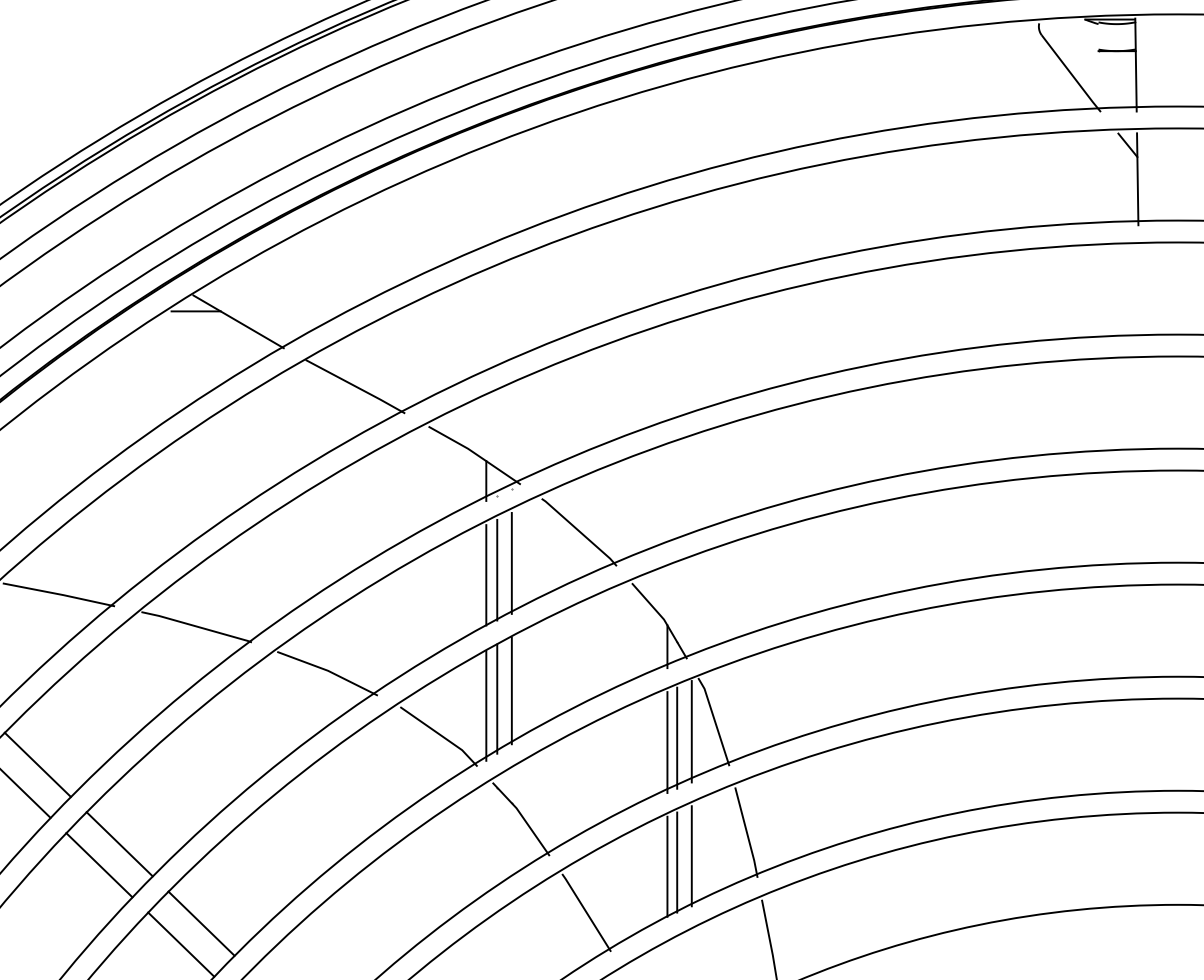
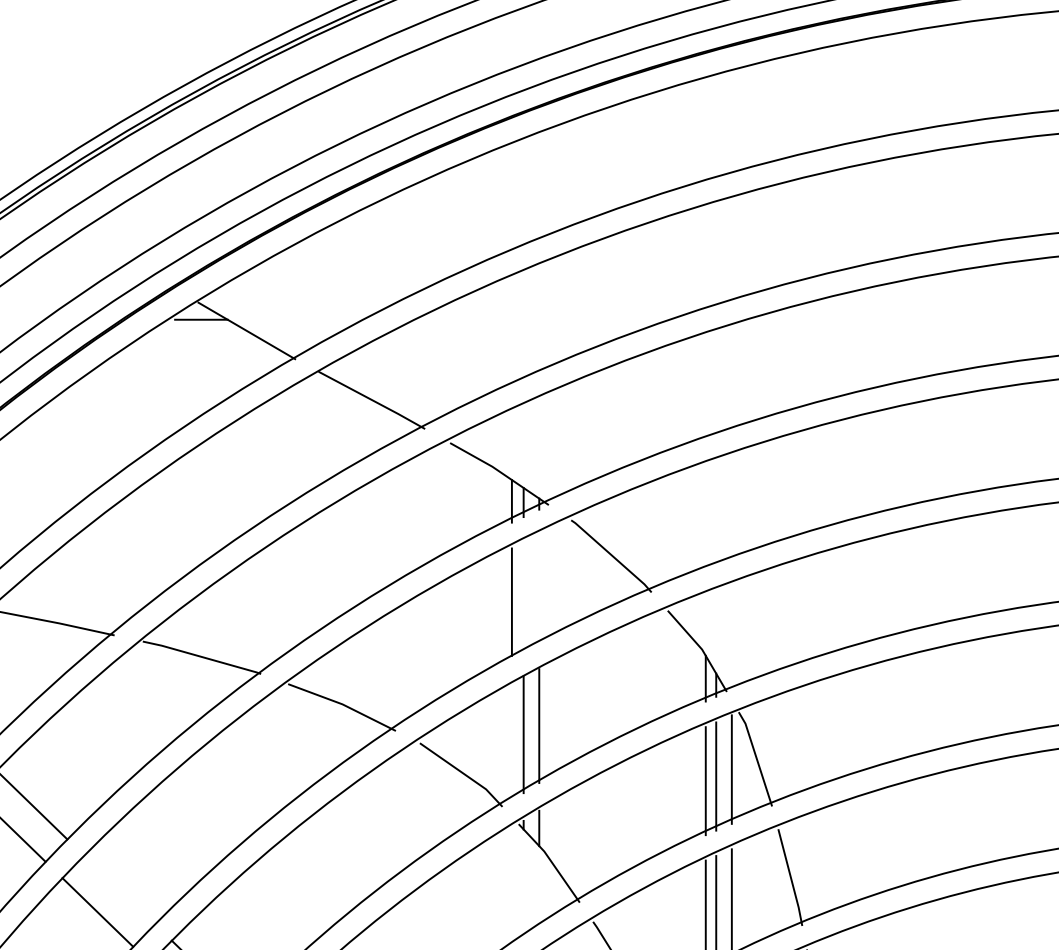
line: (511, 562) -> (538, 588), removed
line: (497, 569) -> (523, 595), removed
line: (486, 705) -> (512, 741), removed
line: (119, 844) -> (119, 890), removed

